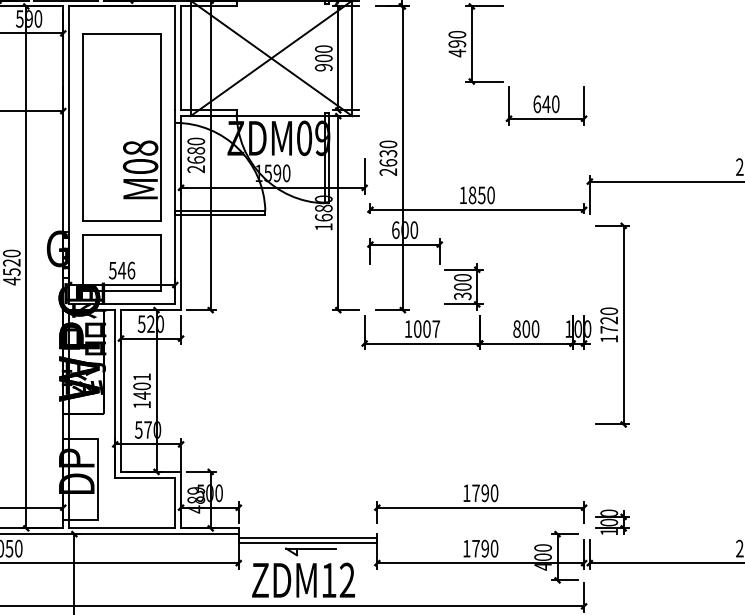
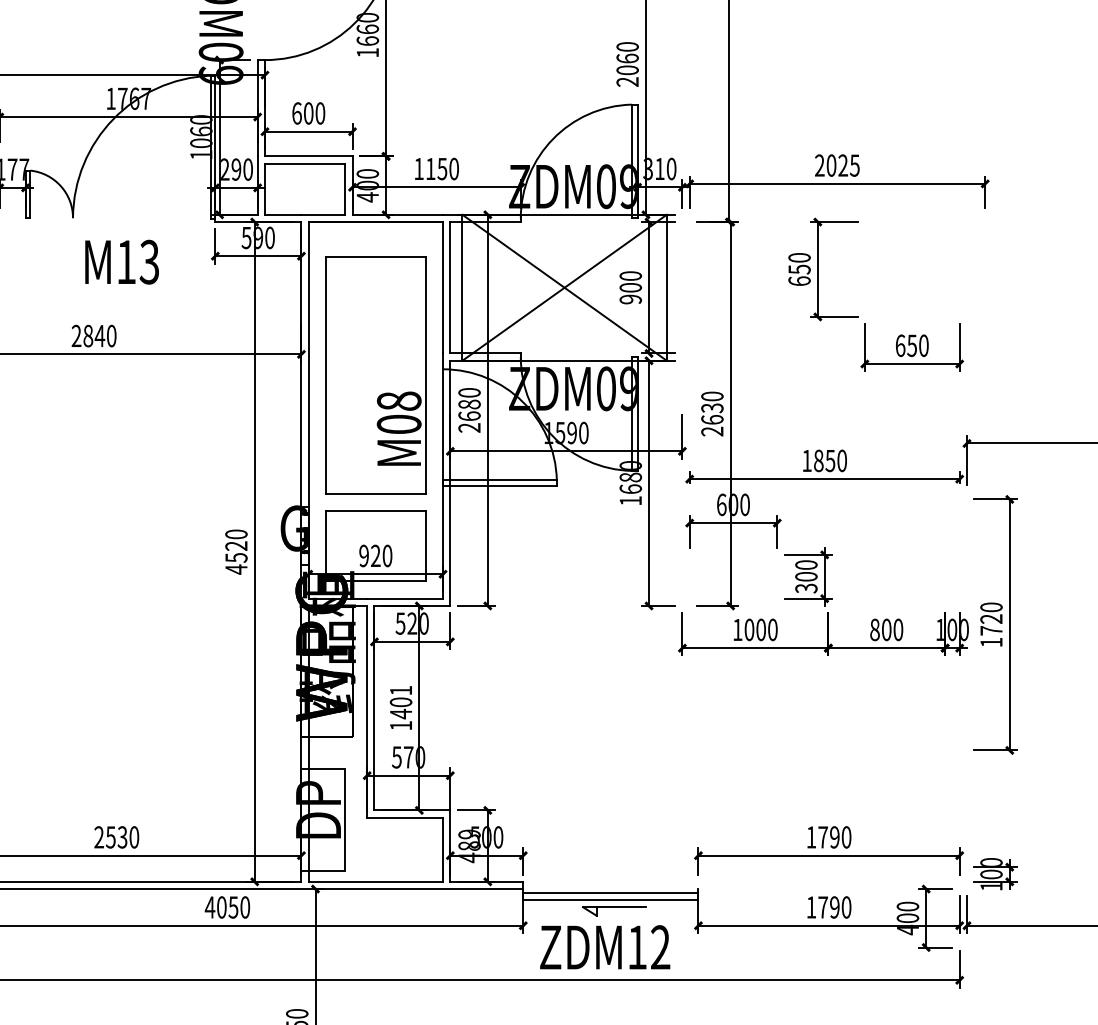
text: (457, 48) -> (799, 275), 490 -> 650
text: (545, 104) -> (911, 345), 640 -> 650
text: (121, 270) -> (375, 555), 546 -> 920
text: (435, 328) -> (772, 629), 1007 -> 1000

